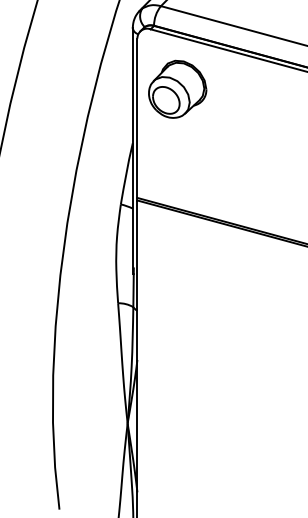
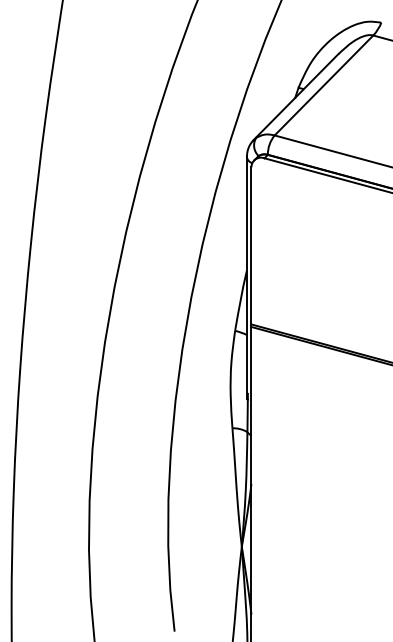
part: (178, 89) -> (291, 217), removed

